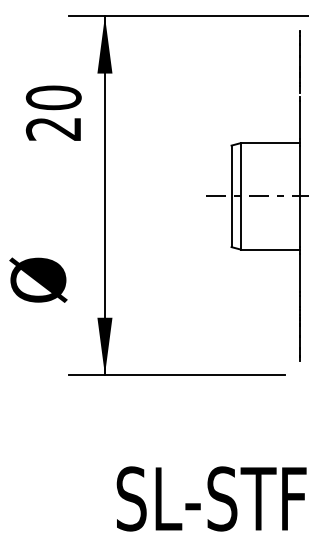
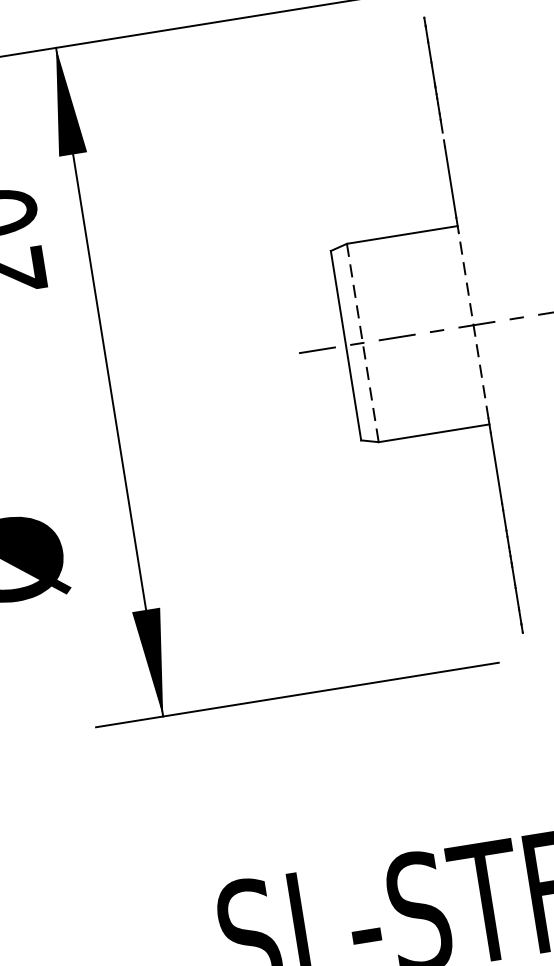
line: (299, 195) -> (472, 323), solid -> dashed
line: (240, 196) -> (362, 343), solid -> dashed

